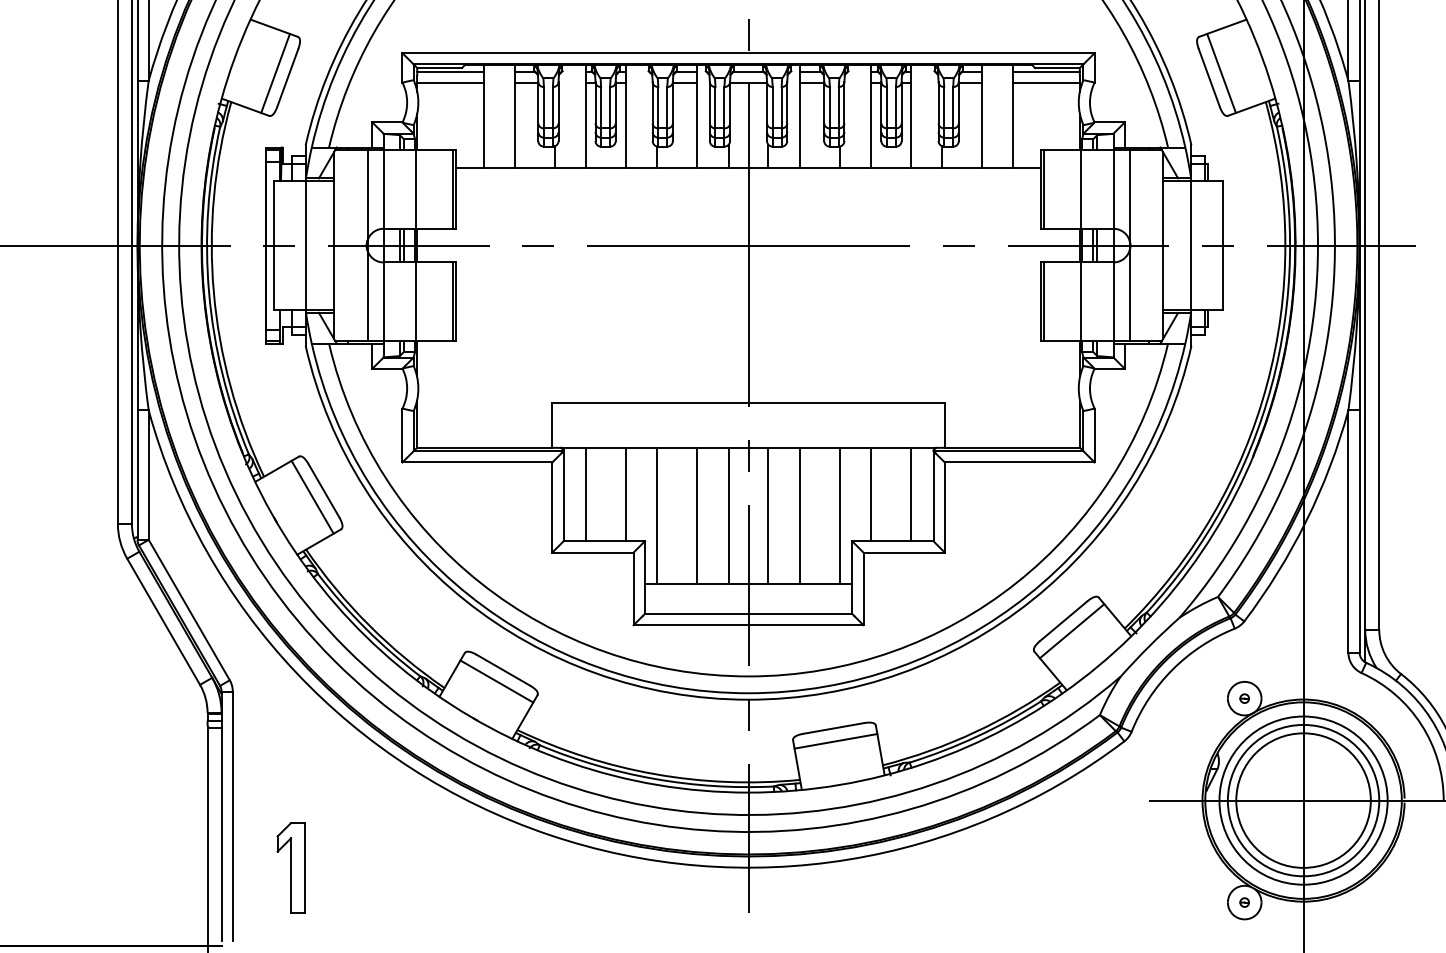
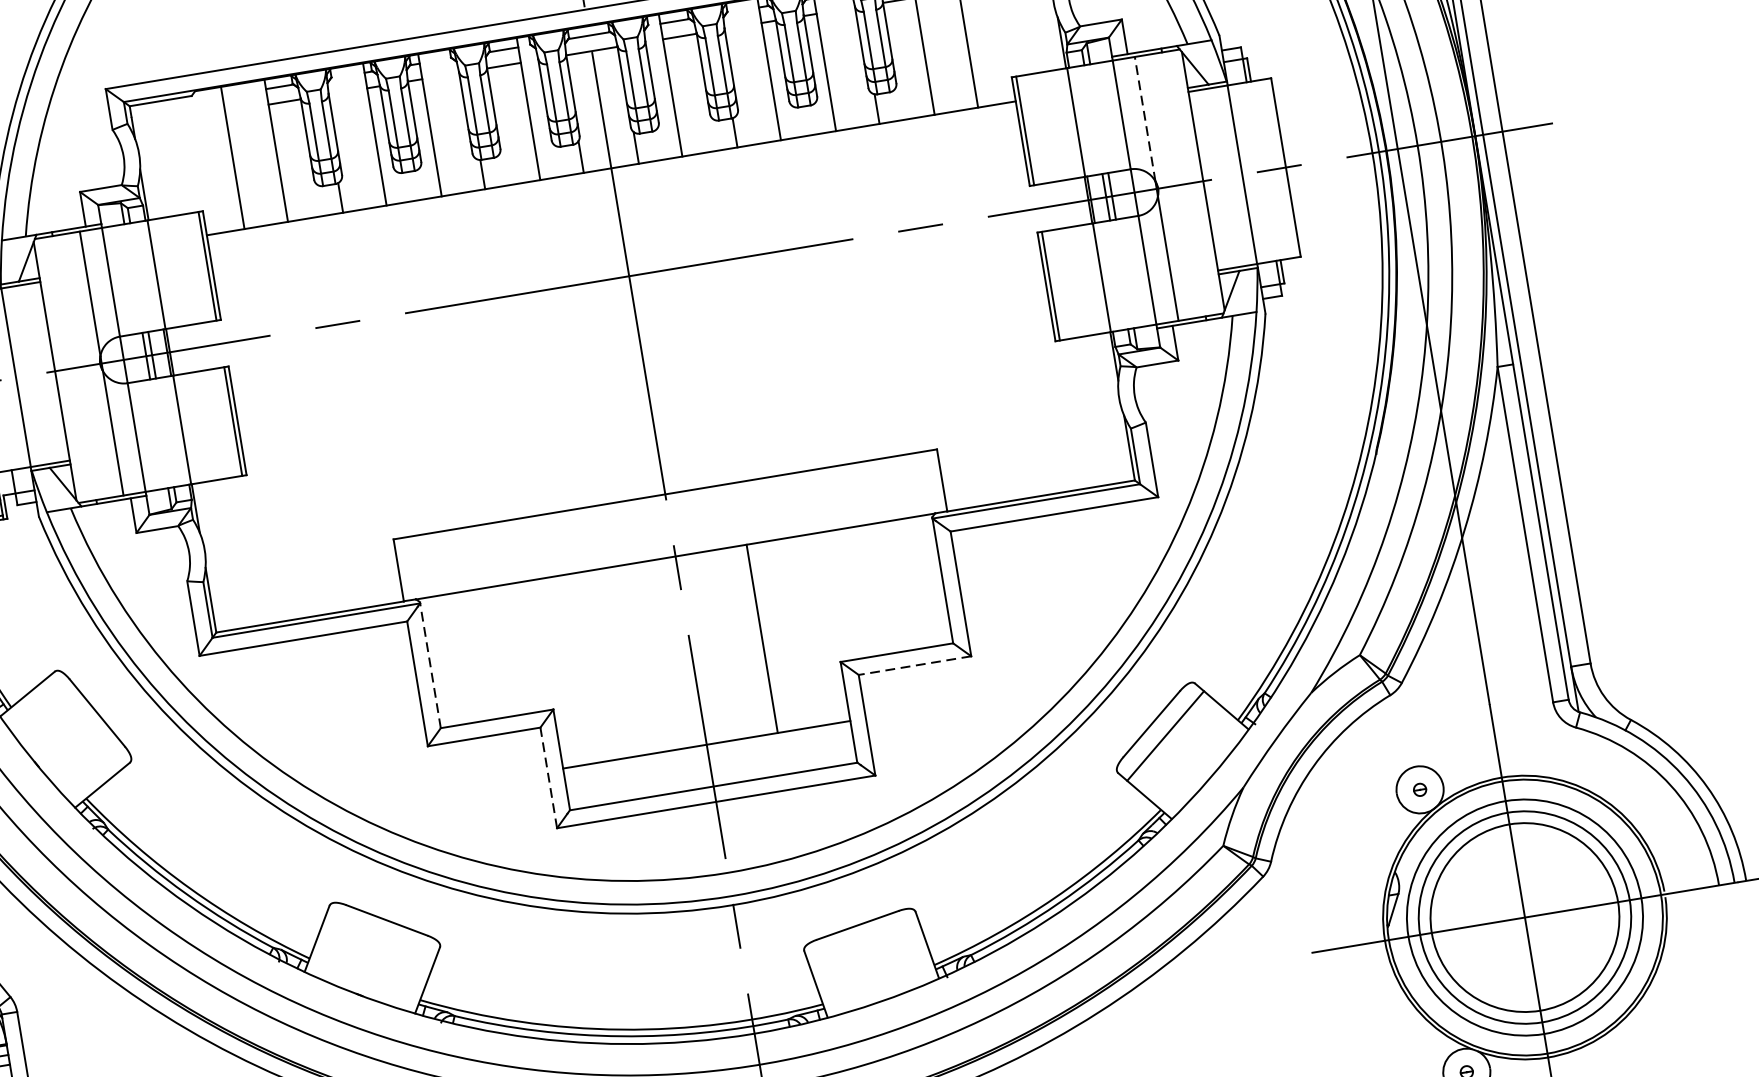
line: (450, 71) -> (176, 103), removed
line: (450, 83) -> (179, 120), removed
line: (1129, 195) -> (1145, 119), solid -> dashed
line: (586, 494) -> (461, 658), removed
line: (626, 494) -> (517, 648), removed
line: (871, 494) -> (856, 592), removed
line: (910, 494) -> (910, 583), removed
line: (563, 495) -> (430, 664), solid -> dashed
line: (312, 496) -> (82, 723), removed
line: (657, 515) -> (564, 670), removed
line: (697, 515) -> (620, 661), removed
line: (728, 515) -> (663, 654), removed
line: (768, 515) -> (718, 645), removed
line: (839, 515) -> (816, 629), removed
line: (904, 552) -> (915, 665), solid -> dashed
line: (633, 588) -> (548, 777), solid -> dashed
line: (496, 681) -> (380, 937), removed
line: (835, 741) -> (863, 943), removed

